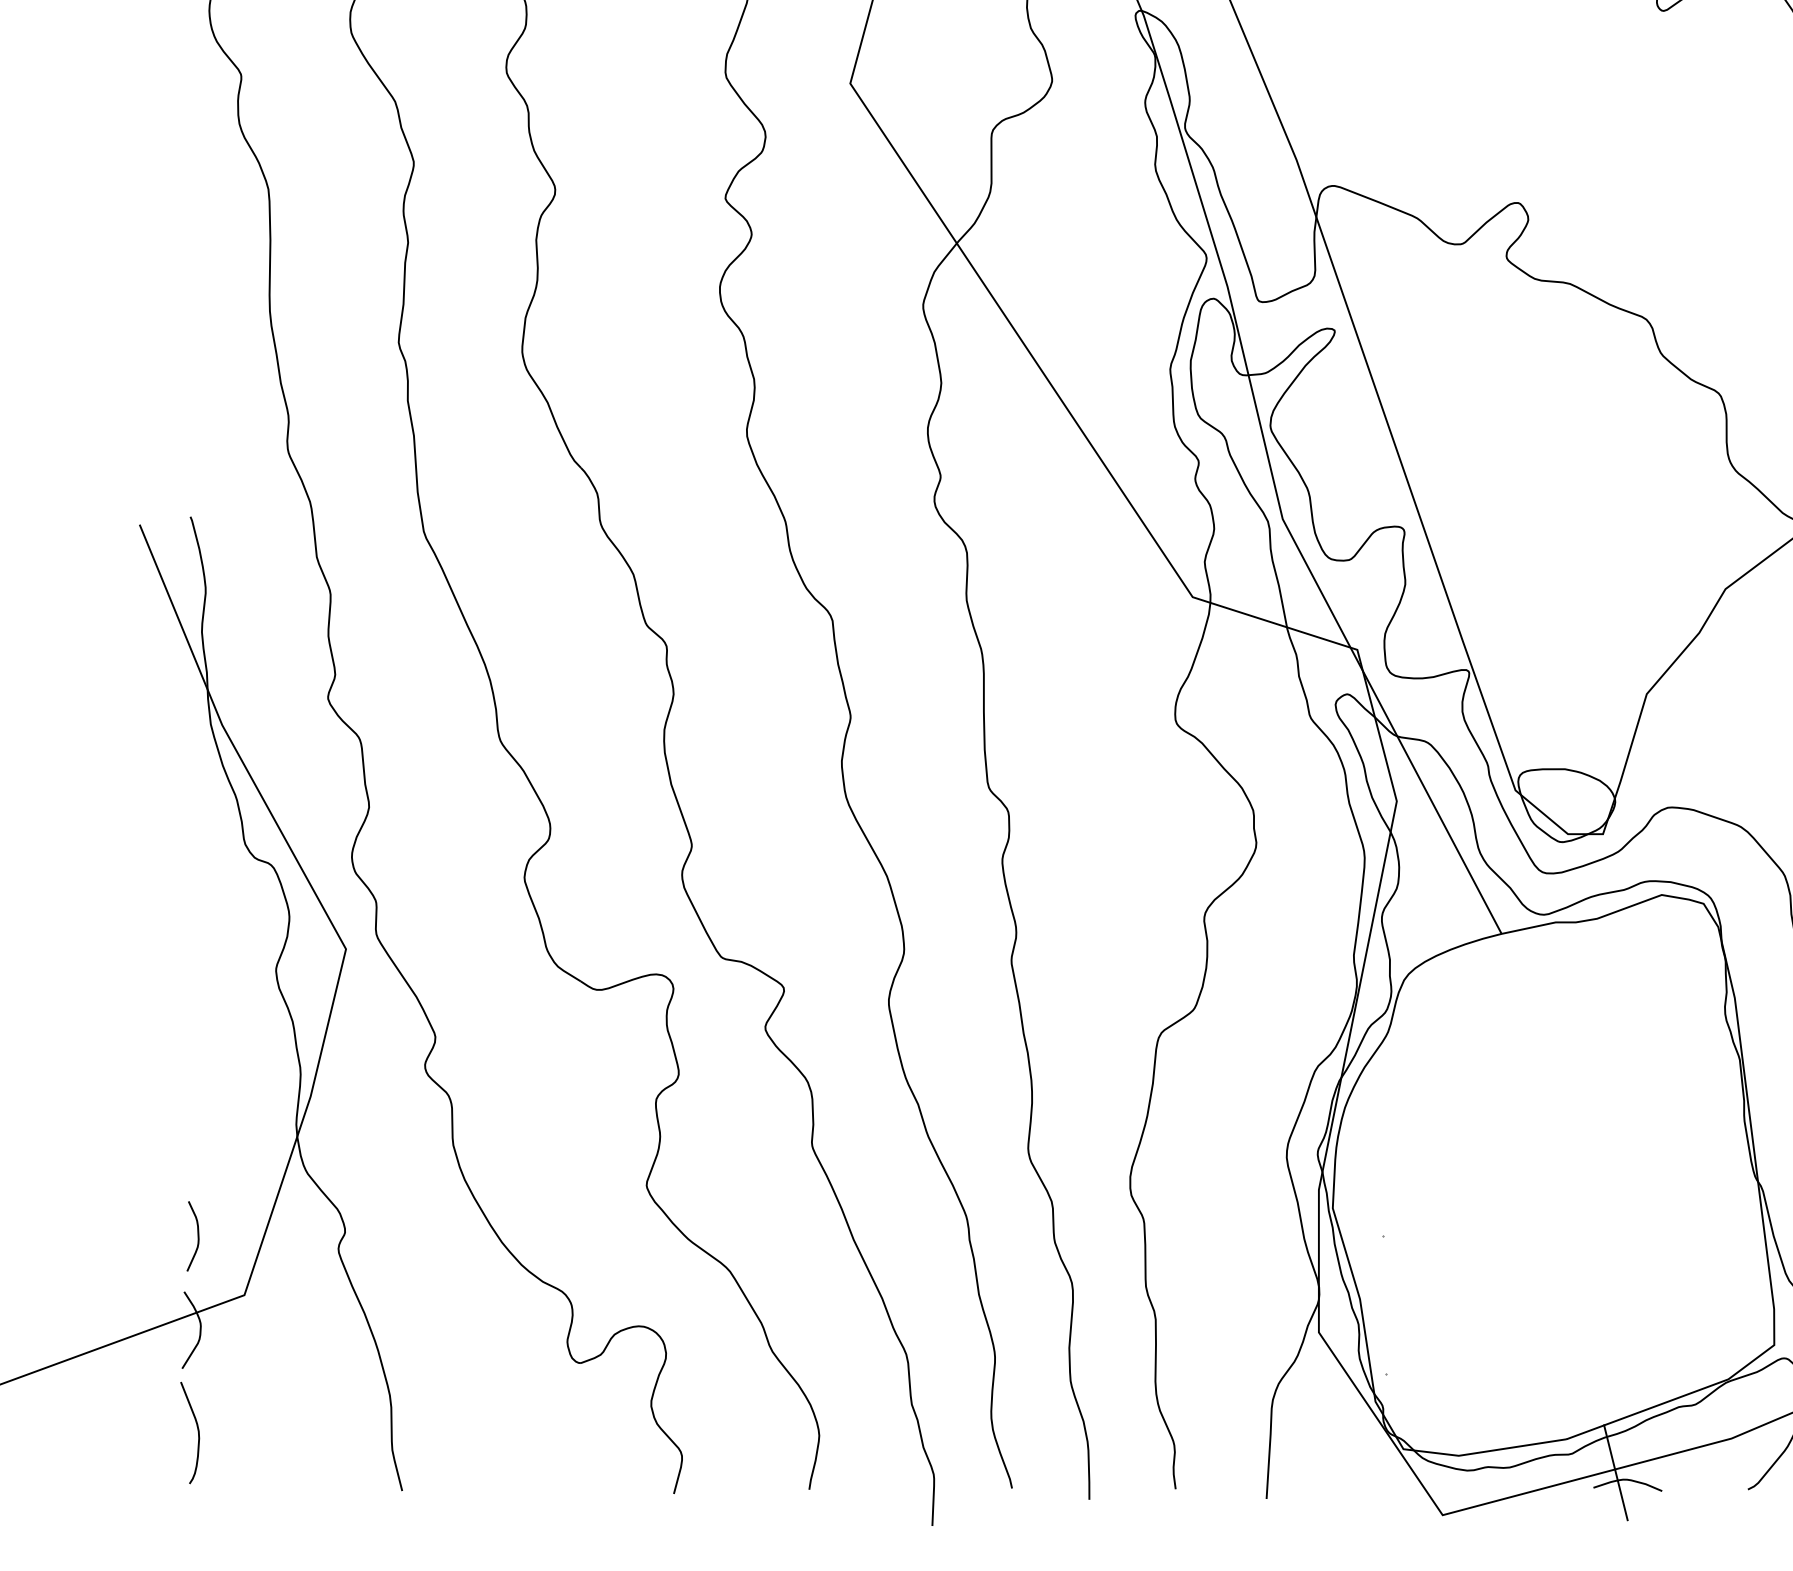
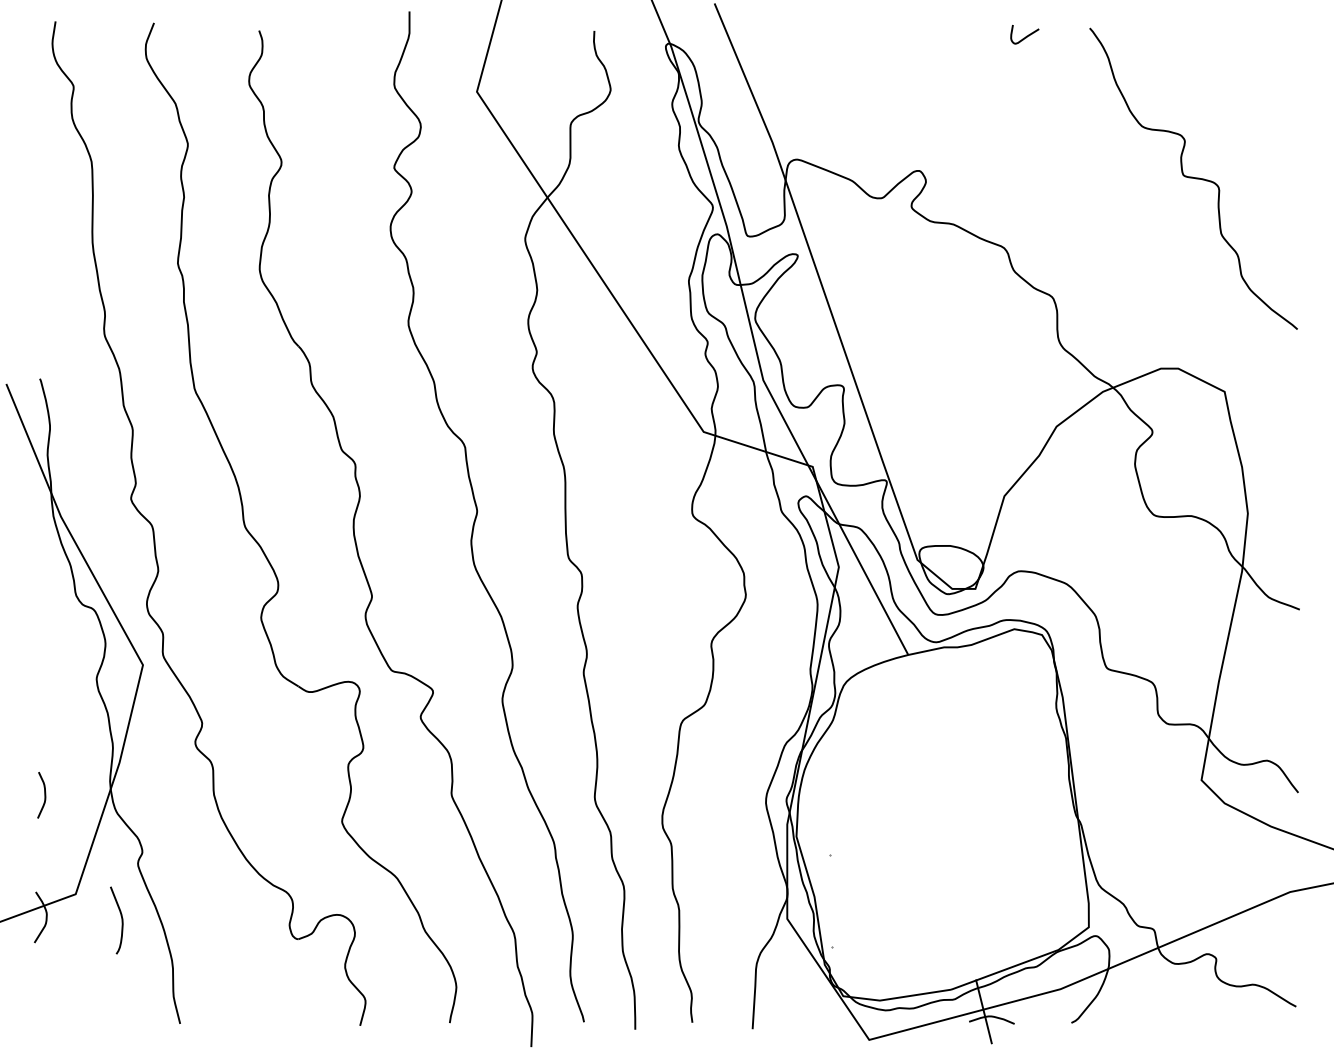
curve: (197, 1236) -> (44, 795), moved
curve: (197, 1432) -> (121, 920), moved

